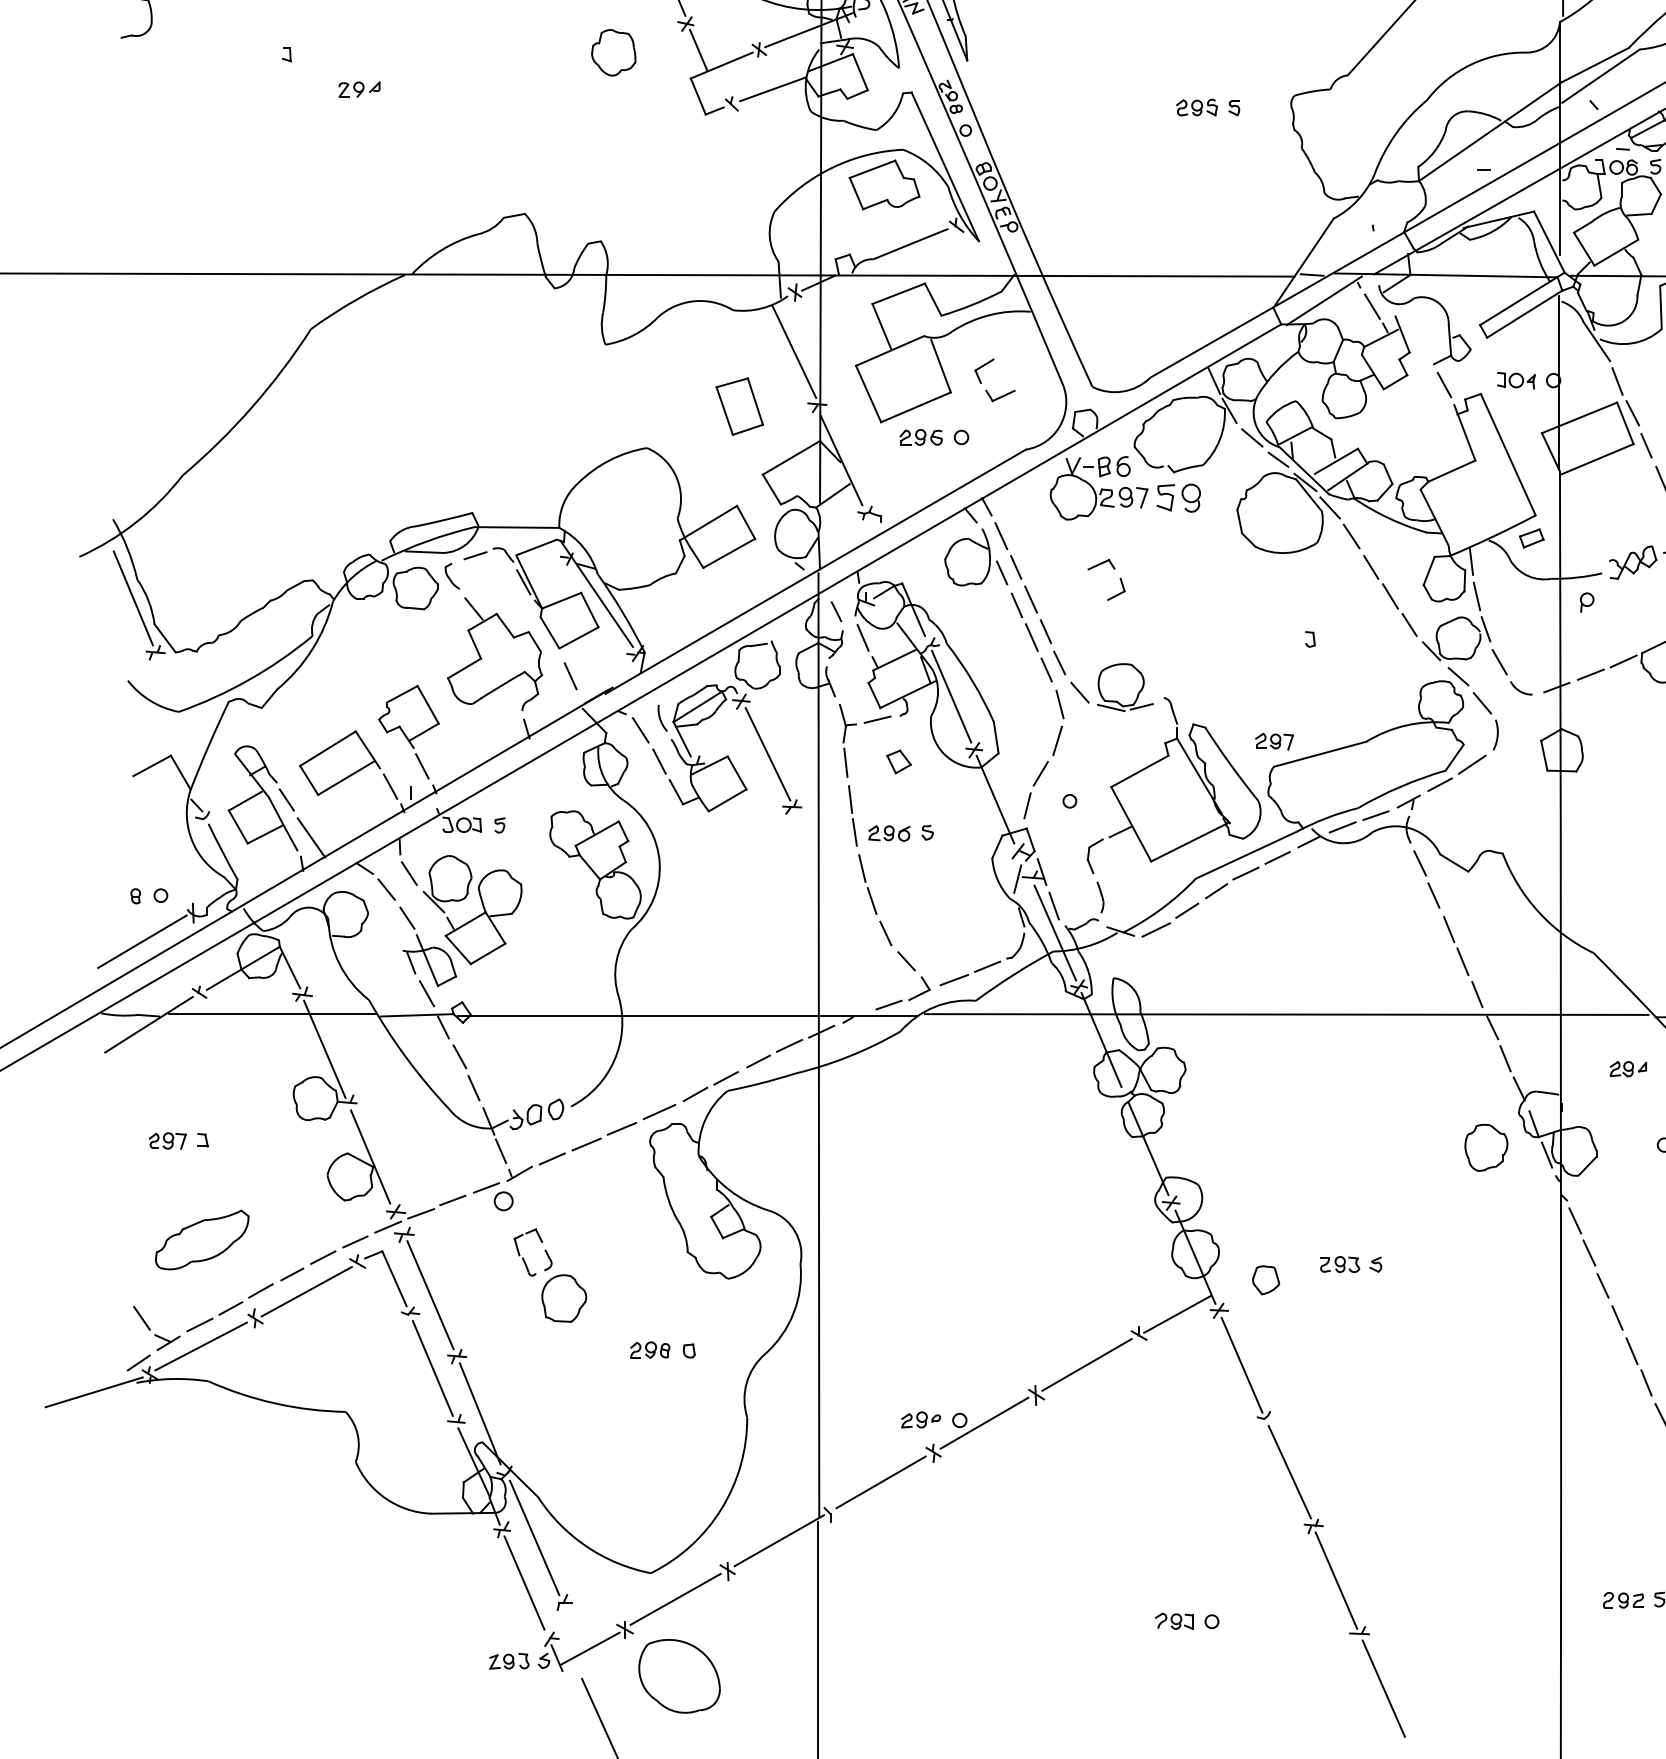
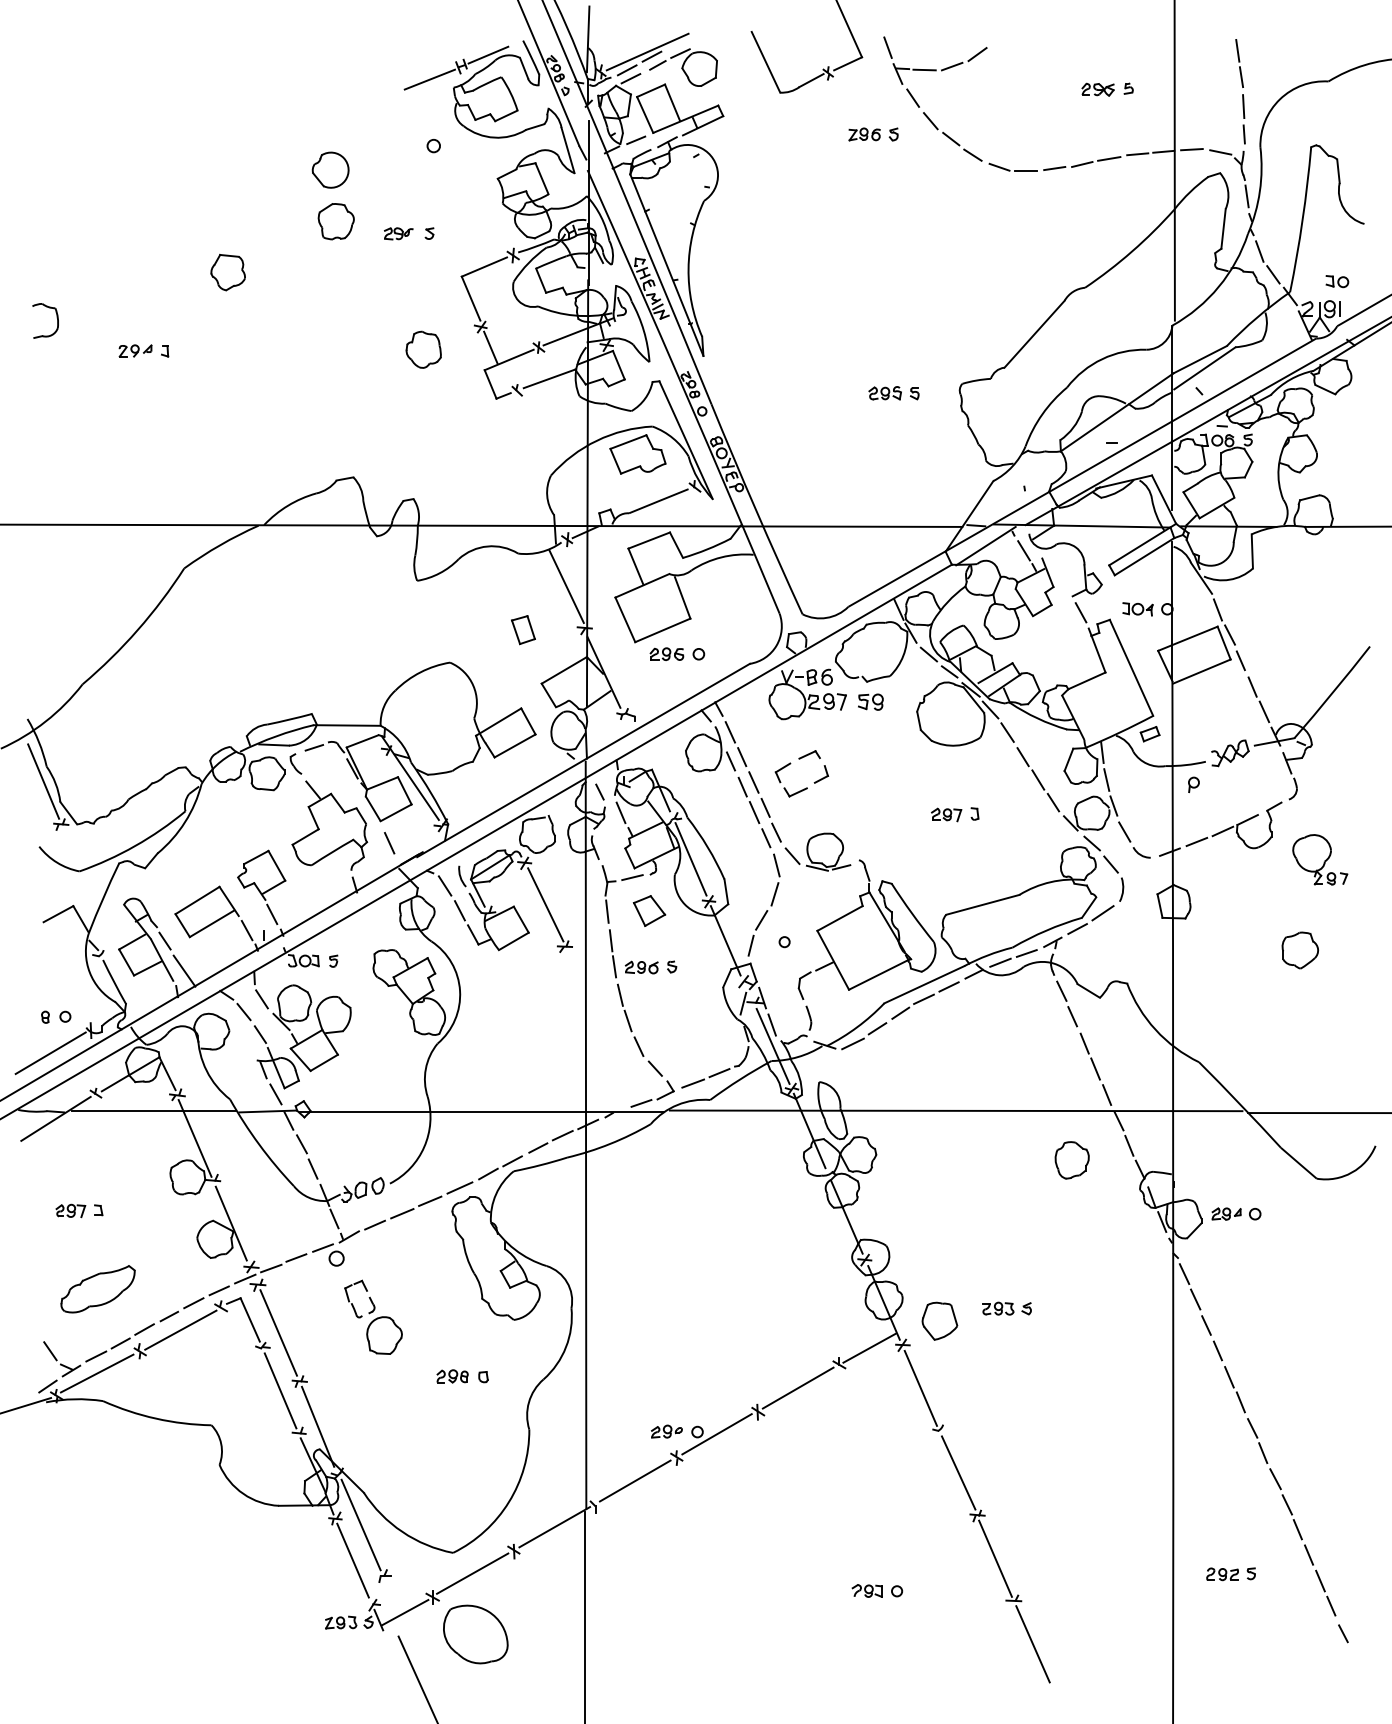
part: (359, 88) -> (135, 350), moved
part: (987, 389) -> (785, 787), moved
part: (739, 407) -> (523, 630), size x0.62
part: (1178, 497) -> (870, 701), size x0.71
part: (1274, 741) -> (946, 814), moved
part: (899, 761) -> (649, 910), size x1.67
part: (1628, 1068) -> (1226, 1213), moved
part: (1485, 1148) -> (1071, 1160), moved
part: (1265, 1279) -> (939, 1320), size x1.67

